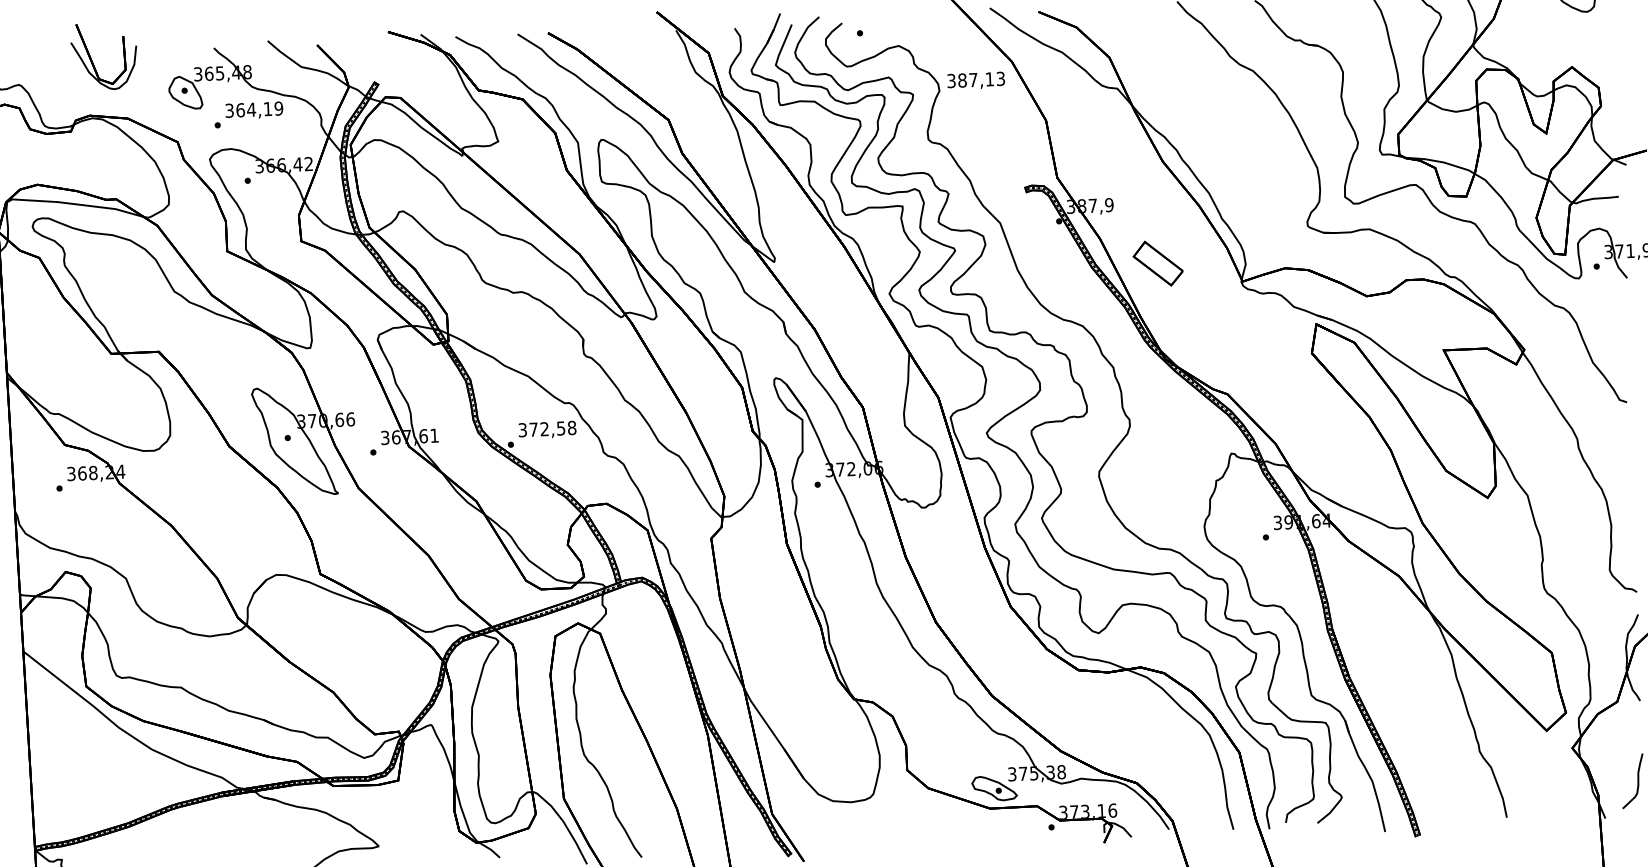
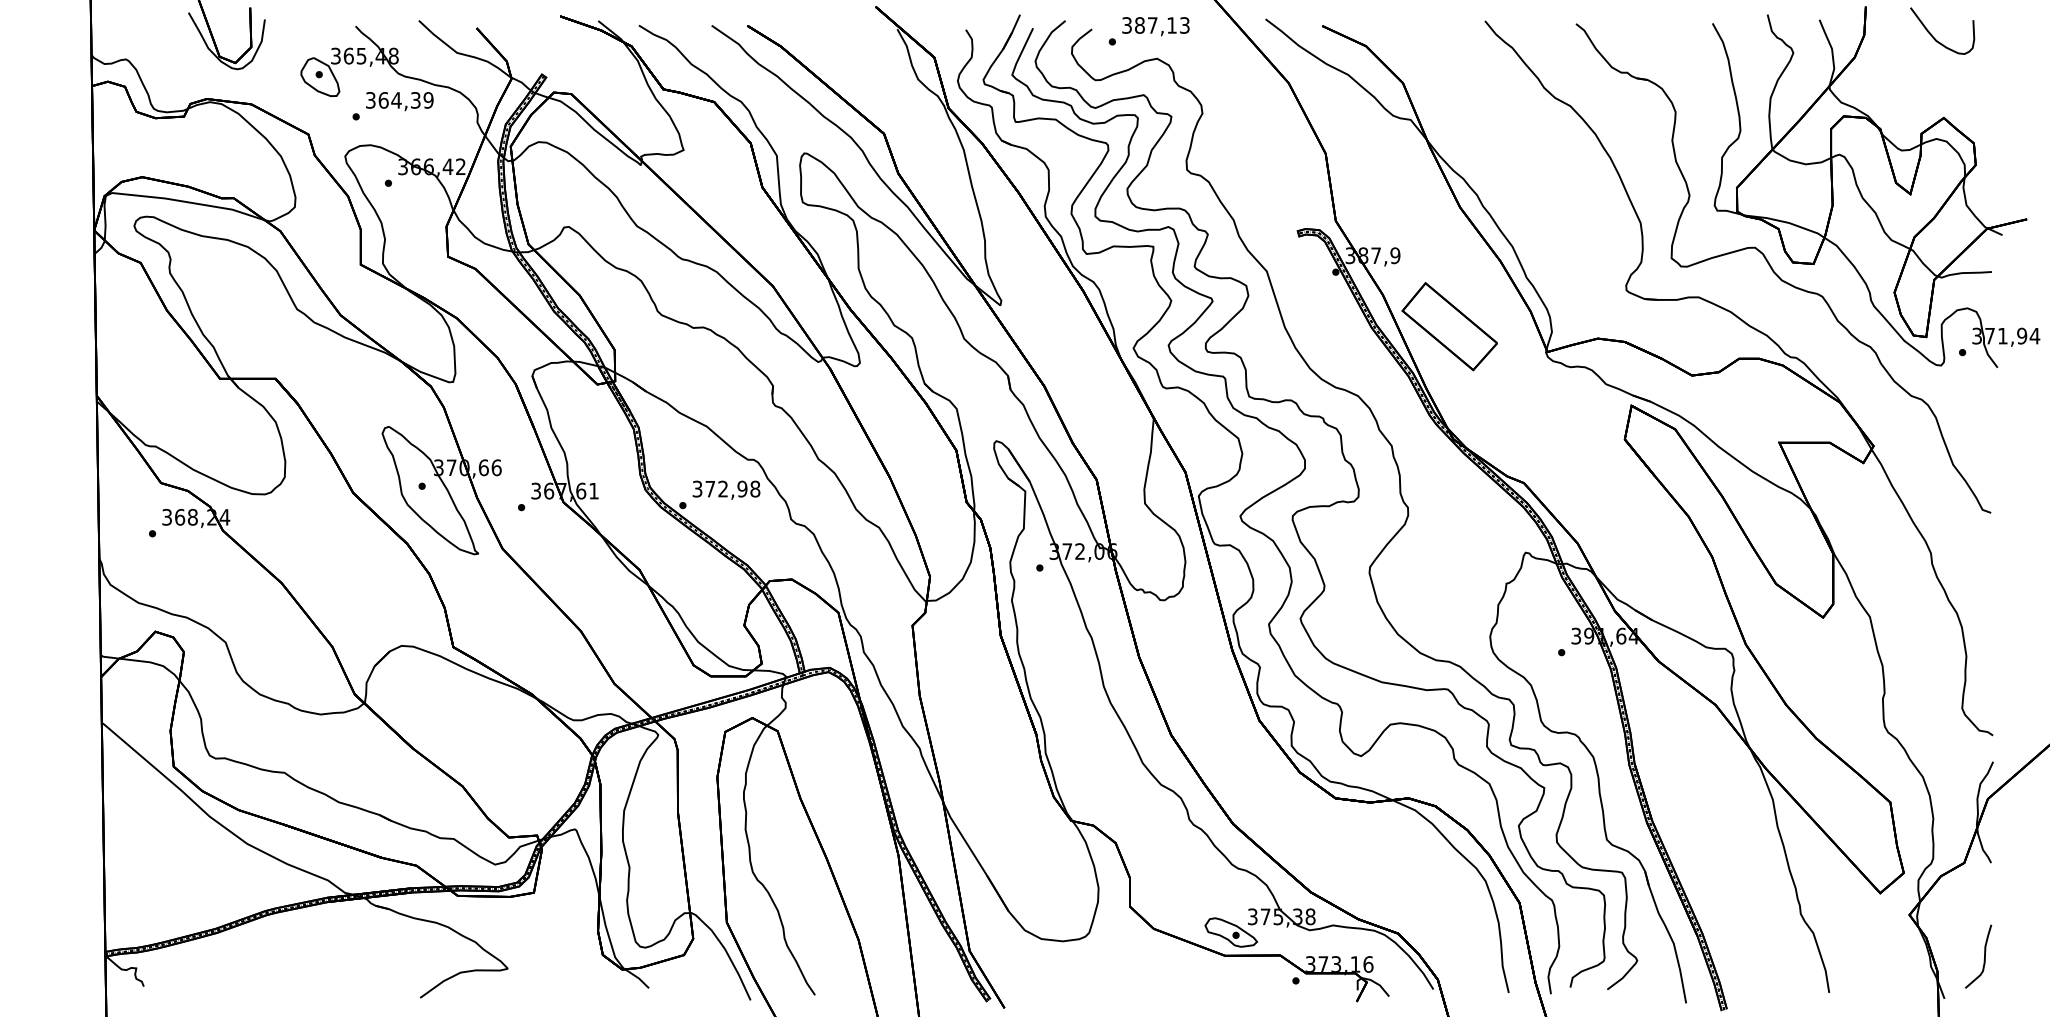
text: (975, 80) -> (1155, 26), moved
text: (267, 109) -> (415, 100), 364,19 -> 364,39
part: (1158, 263) -> (1449, 326), size x1.67
text: (561, 427) -> (742, 488), 372,58 -> 372,98

